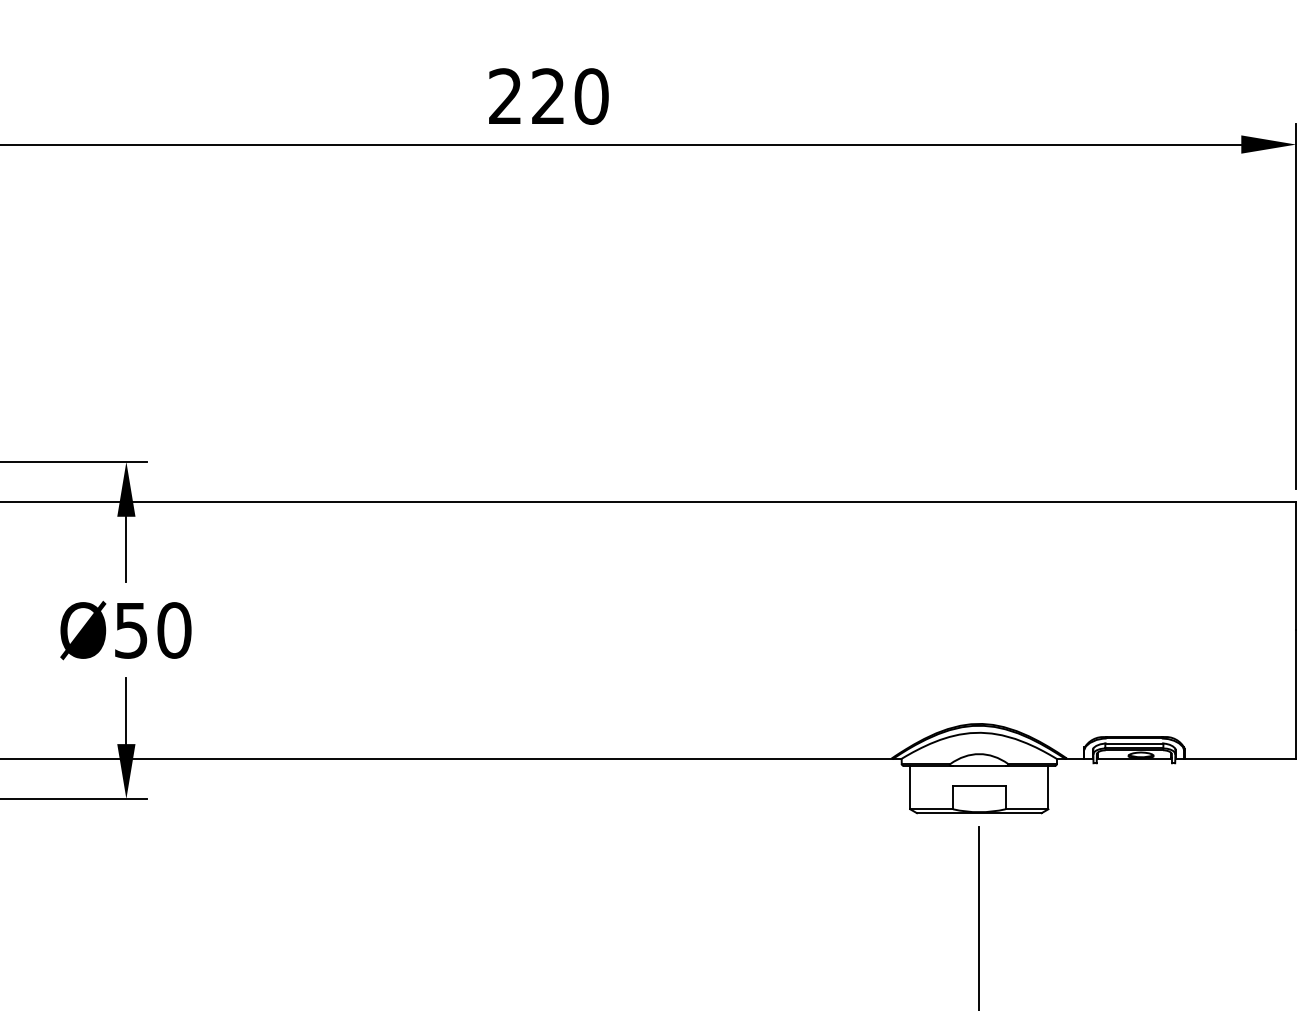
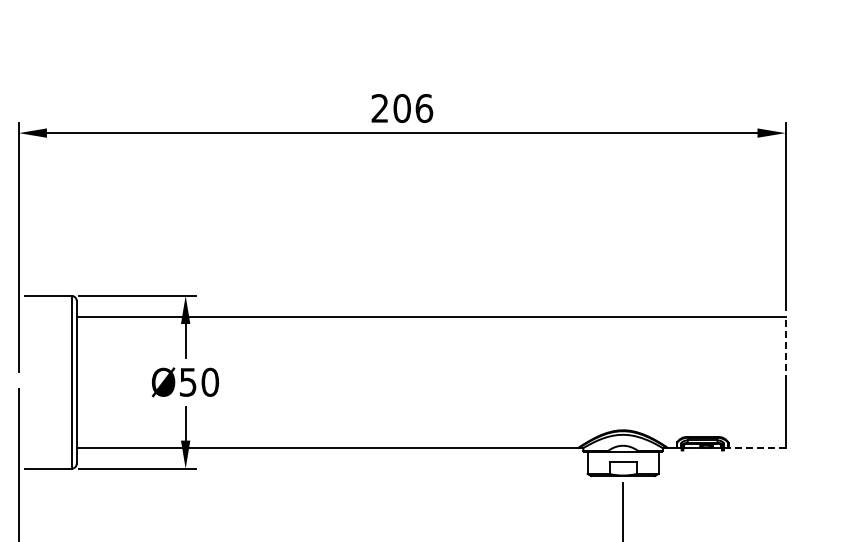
text: (570, 96) -> (413, 108), 220 -> 206
line: (1295, 566) -> (785, 349), solid -> dashed
line: (1241, 759) -> (757, 448), solid -> dashed

